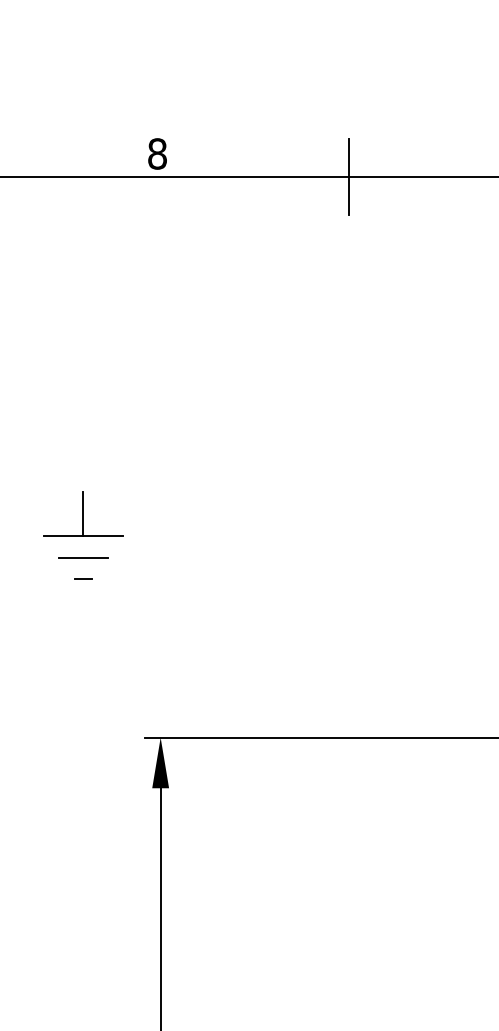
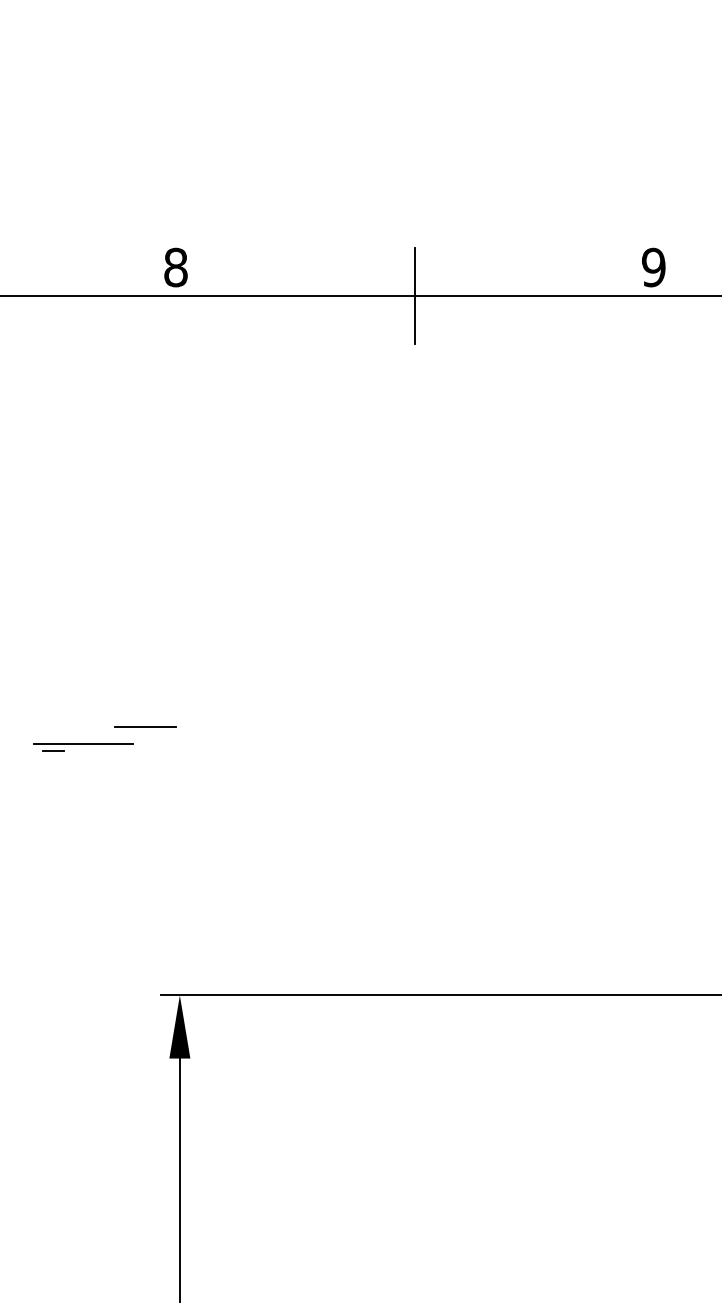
line: (83, 513) -> (83, 716), removed
line: (83, 557) -> (145, 726), moved
line: (83, 578) -> (53, 750), moved

